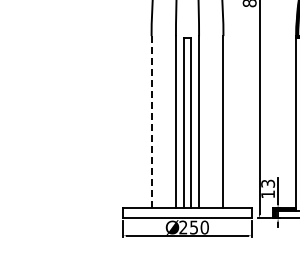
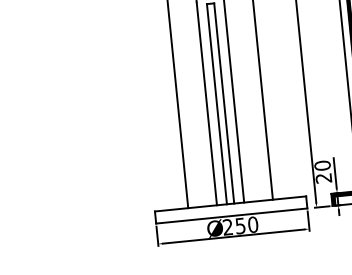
line: (151, 121) -> (177, 106), dashed -> solid
text: (268, 188) -> (323, 171), 13 -> 20

